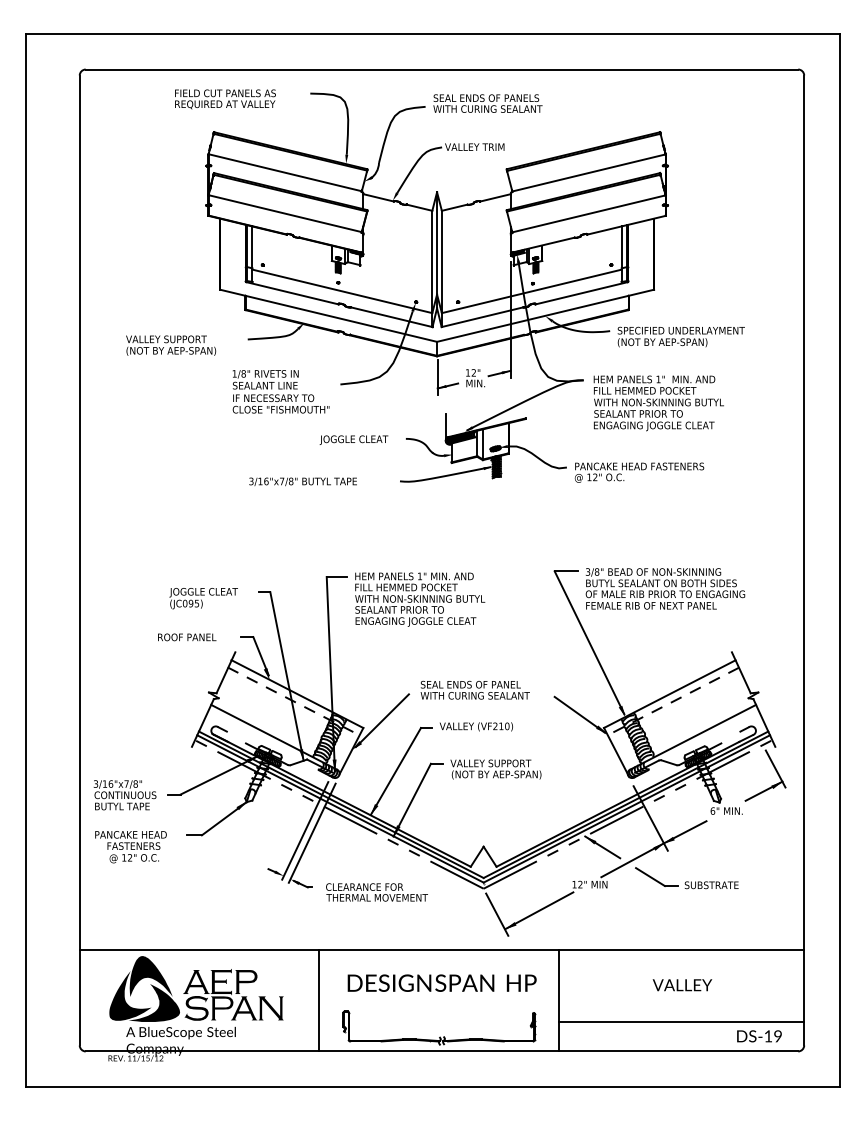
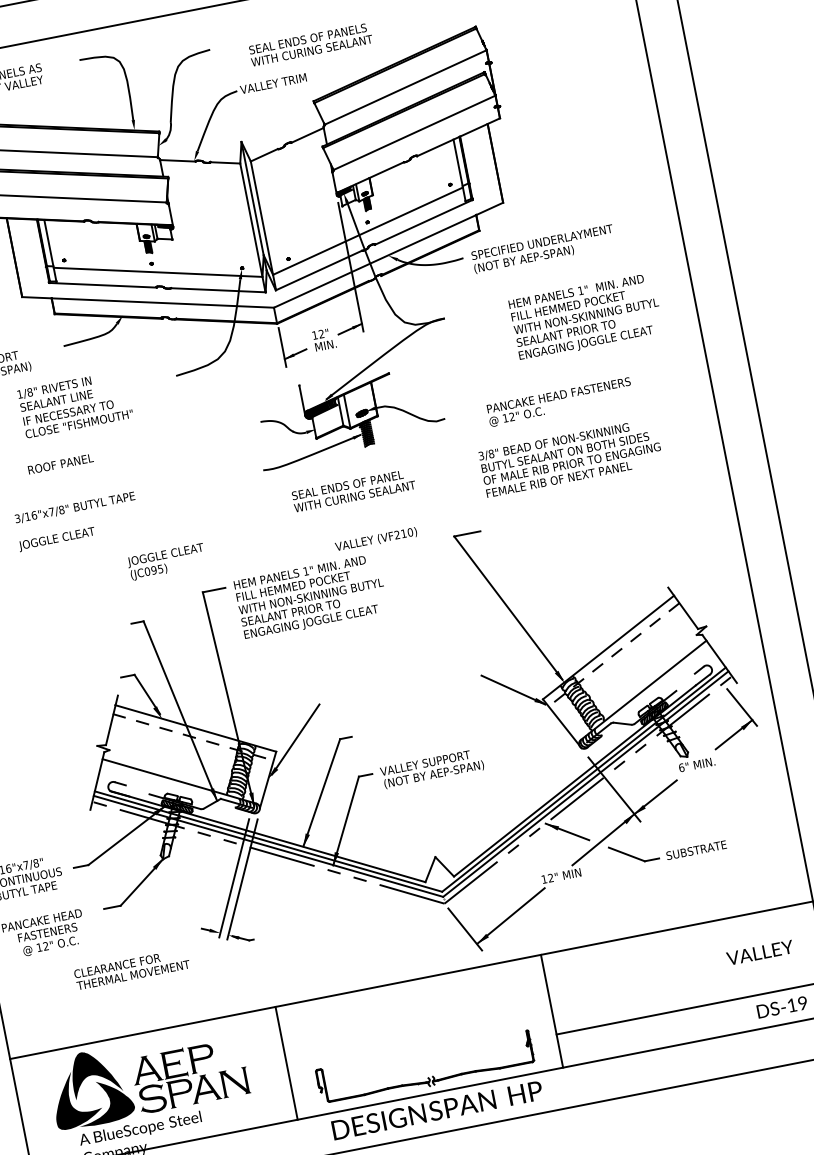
text: (487, 103) -> (310, 44), moved
text: (280, 391) -> (74, 403), moved
text: (658, 403) -> (585, 317), moved
text: (353, 439) -> (56, 538), moved
text: (639, 472) -> (559, 401), moved
text: (302, 481) -> (74, 507), moved
text: (665, 588) -> (570, 457), moved
text: (203, 598) -> (166, 561), moved
text: (187, 637) -> (61, 464), moved
text: (474, 689) -> (352, 489), moved
text: (475, 726) -> (375, 539), moved
text: (376, 892) -> (131, 969), moved
text: (441, 982) -> (436, 1109), moved
text: (682, 985) -> (760, 953), moved

